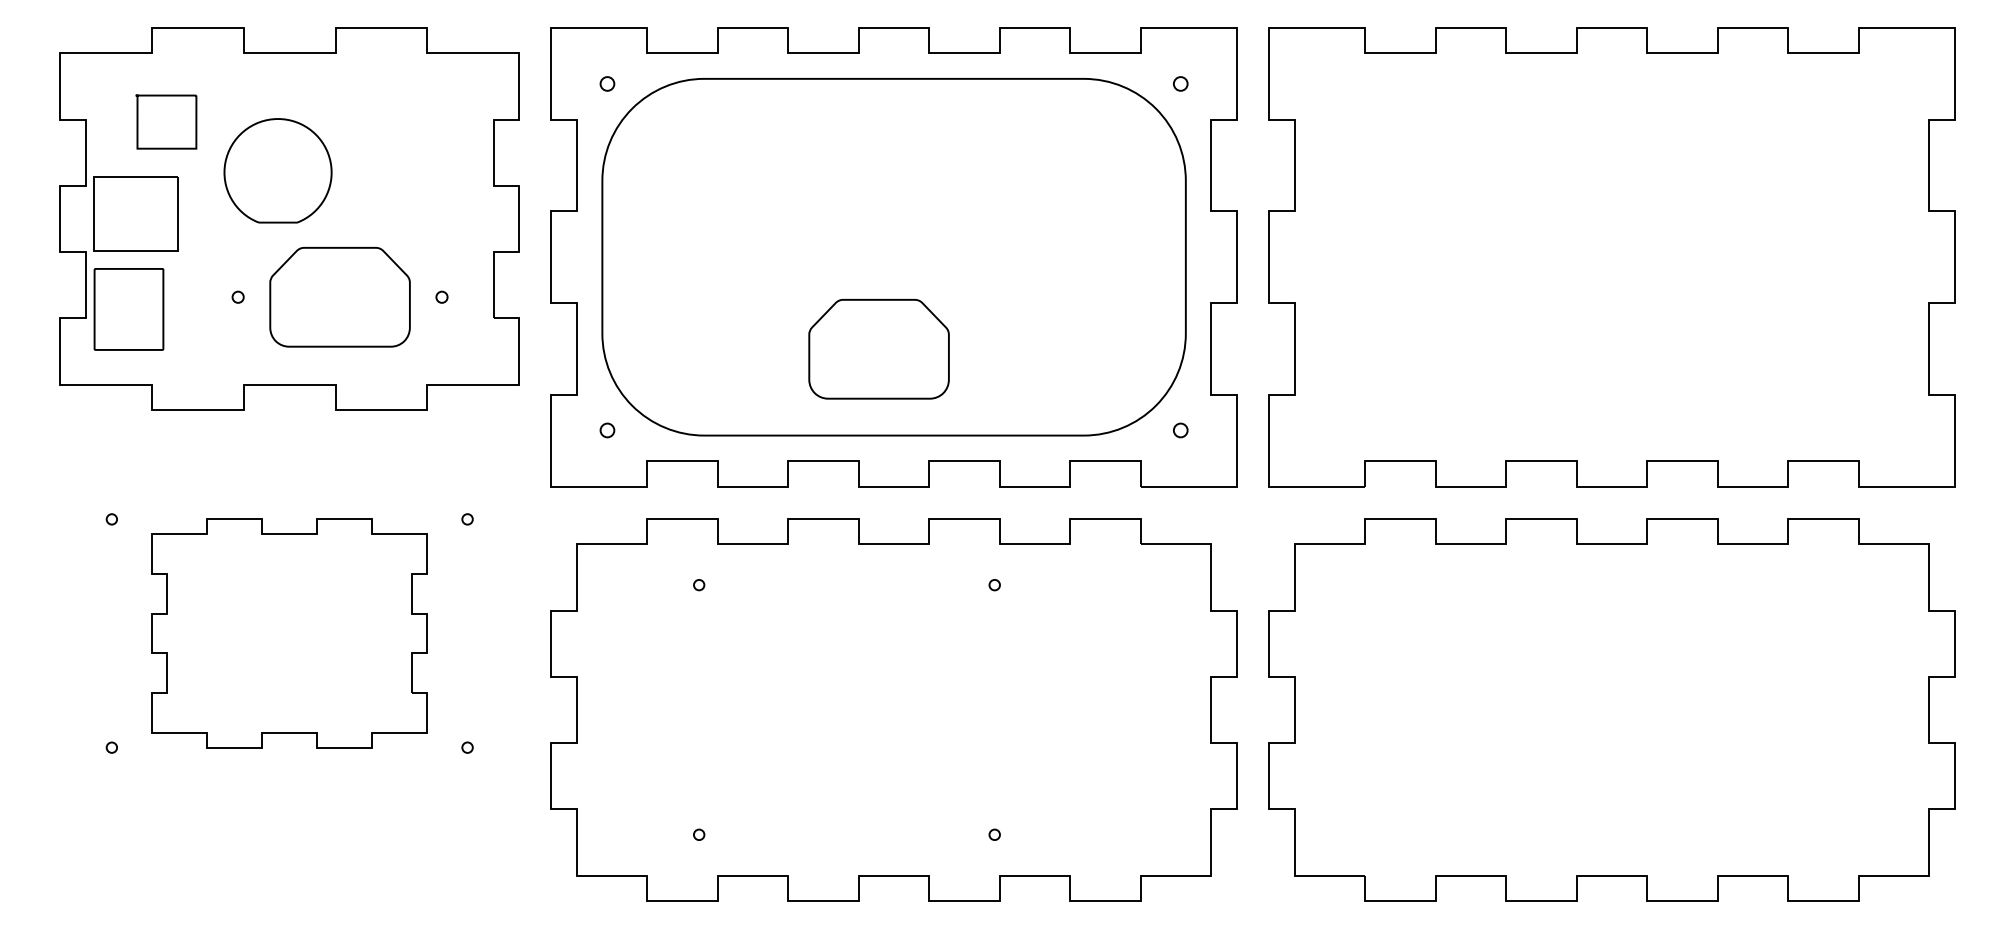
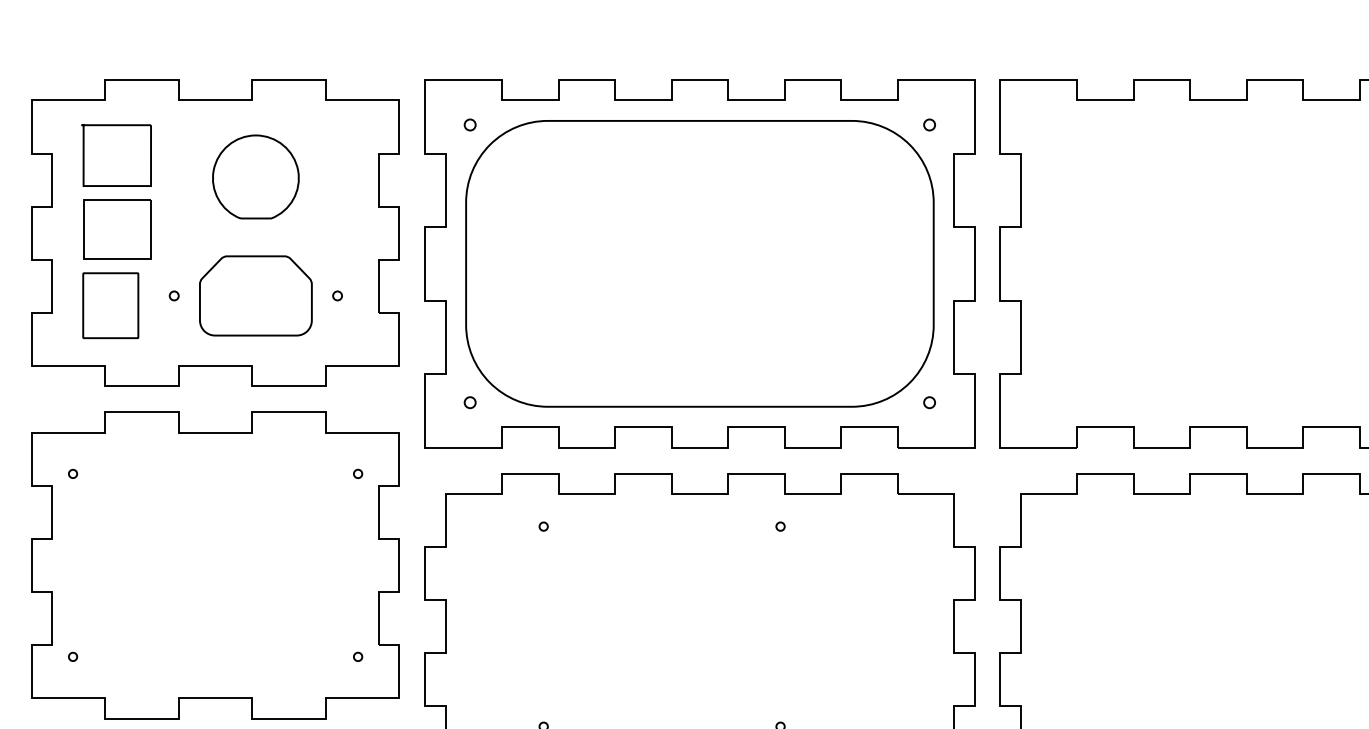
part: (166, 121) -> (116, 155), size x1.43
part: (277, 170) -> (255, 176), moved
part: (135, 213) -> (116, 228), moved
part: (128, 309) -> (110, 305), moved
part: (878, 349) -> (687, 337), removed
part: (289, 633) -> (215, 565), size x1.67

